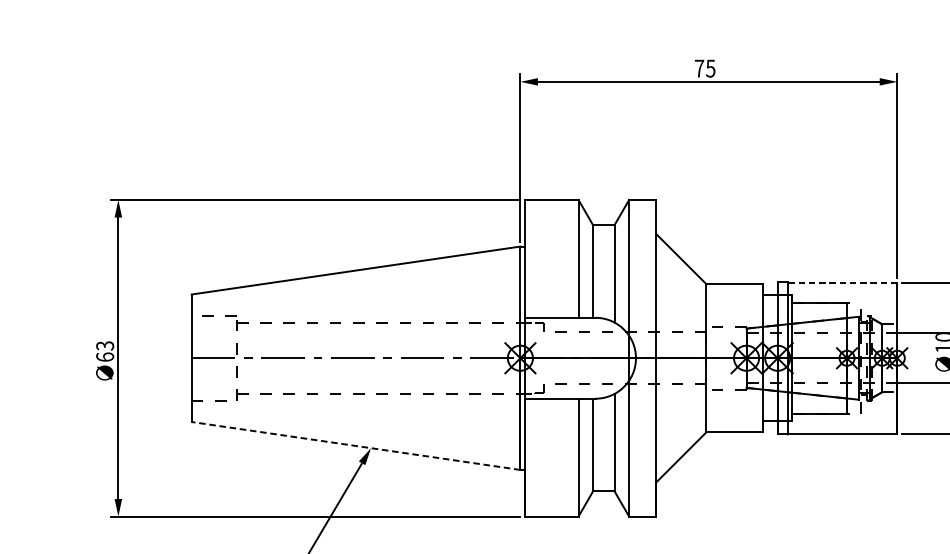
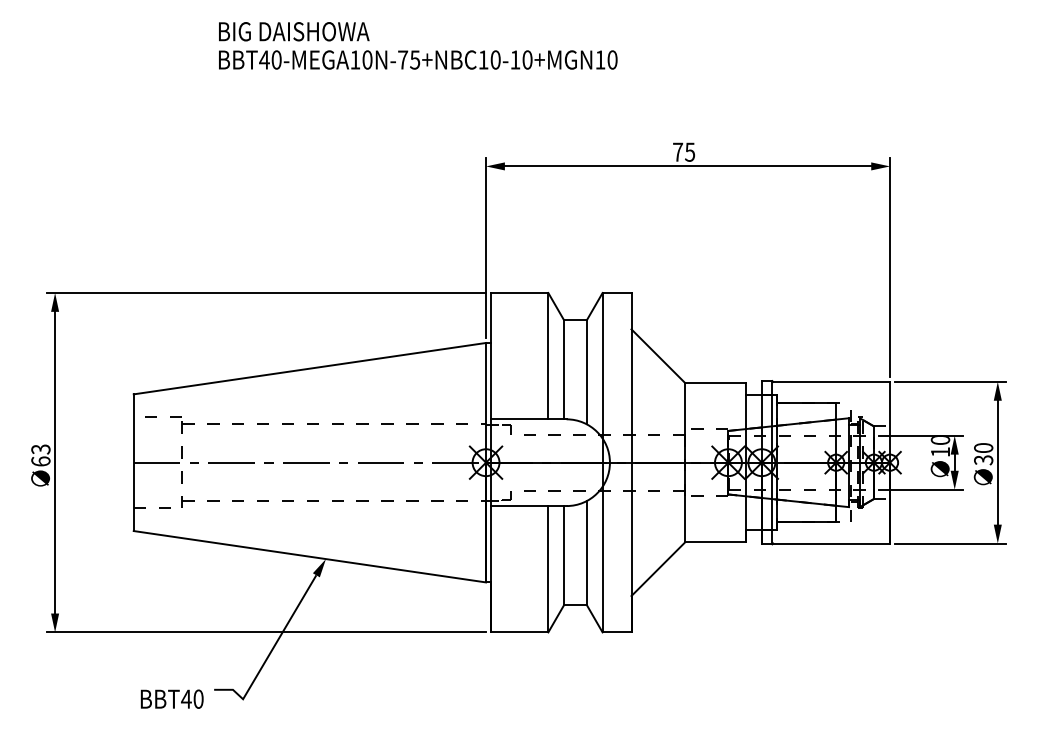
line: (843, 282) -> (832, 381), dashed -> solid
line: (355, 445) -> (309, 556), dashed -> solid

